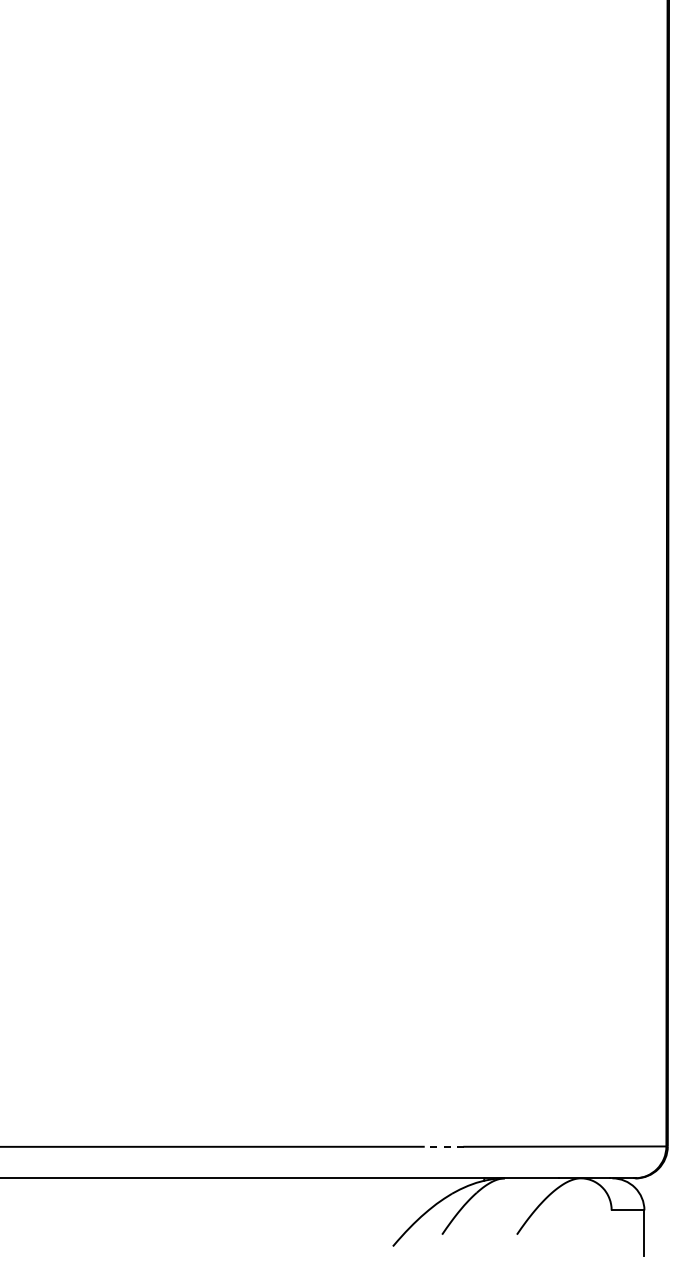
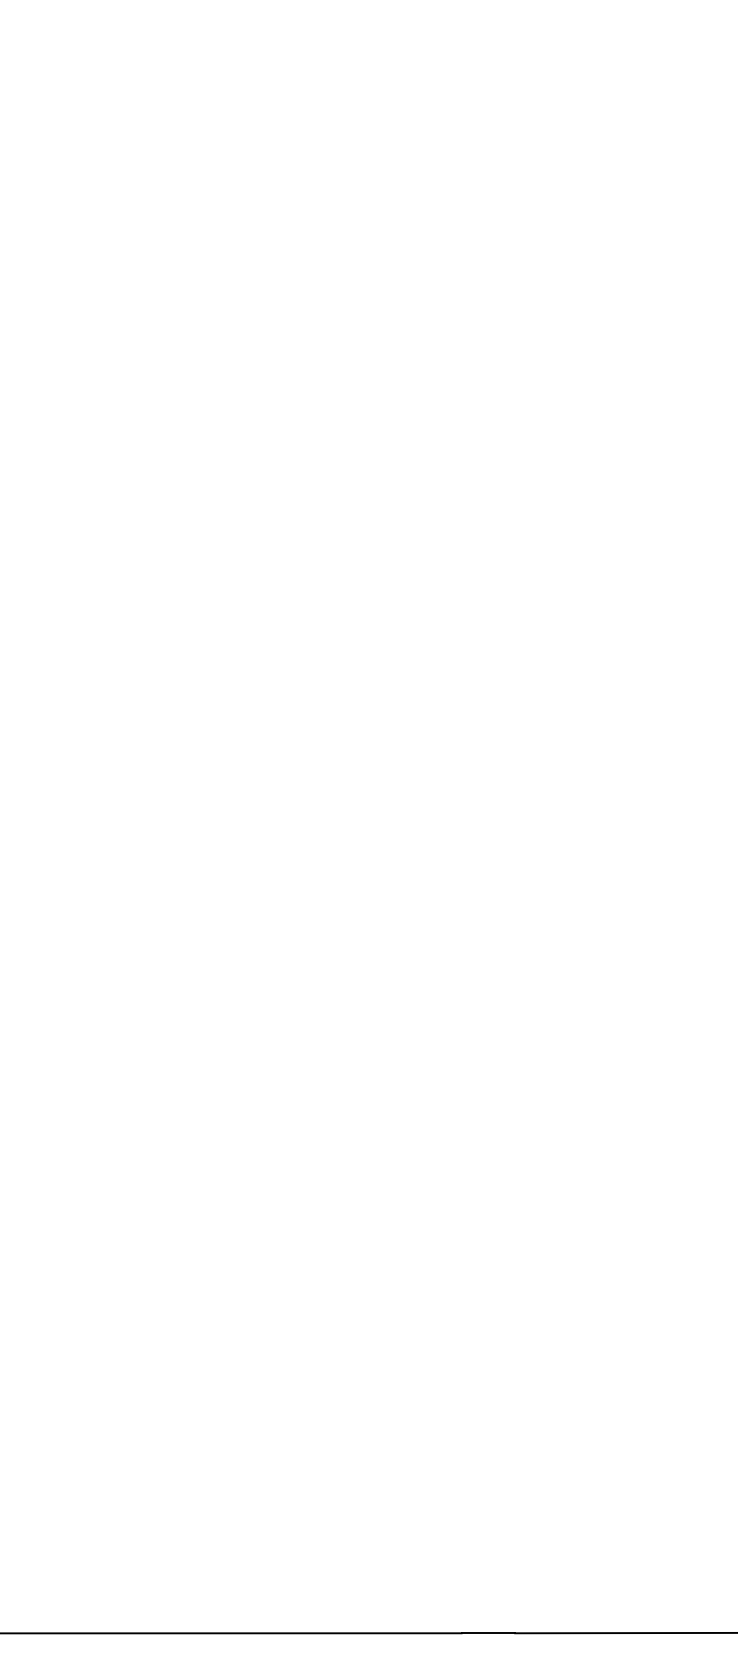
line: (443, 1146) -> (487, 1632), dashed -> solid

